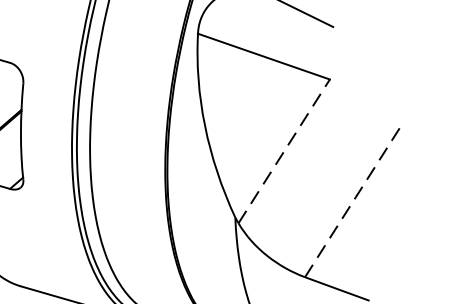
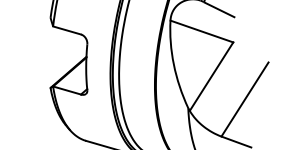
line: (284, 151) -> (211, 76), dashed -> solid
line: (355, 199) -> (245, 99), dashed -> solid

